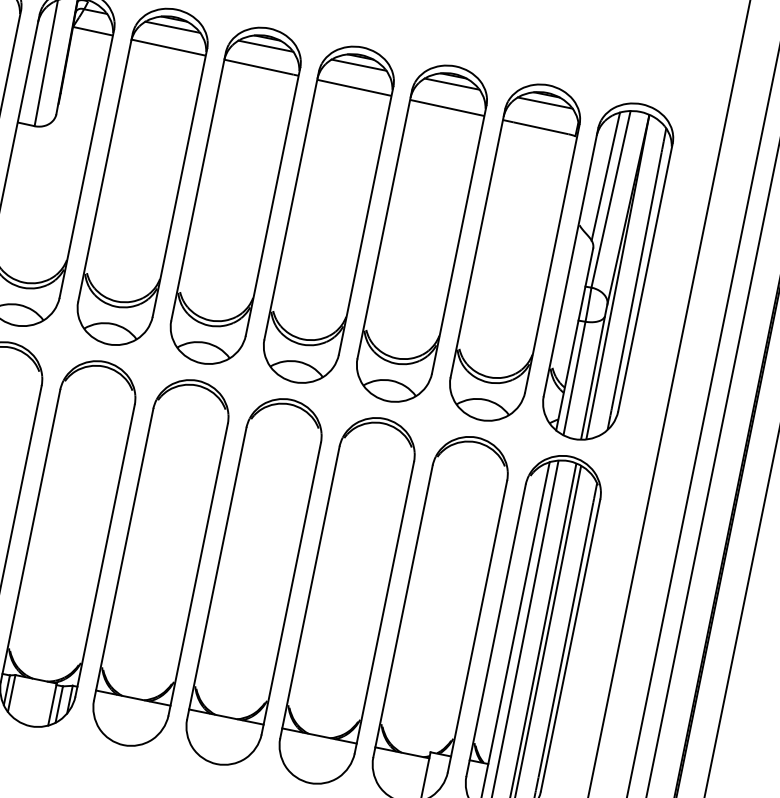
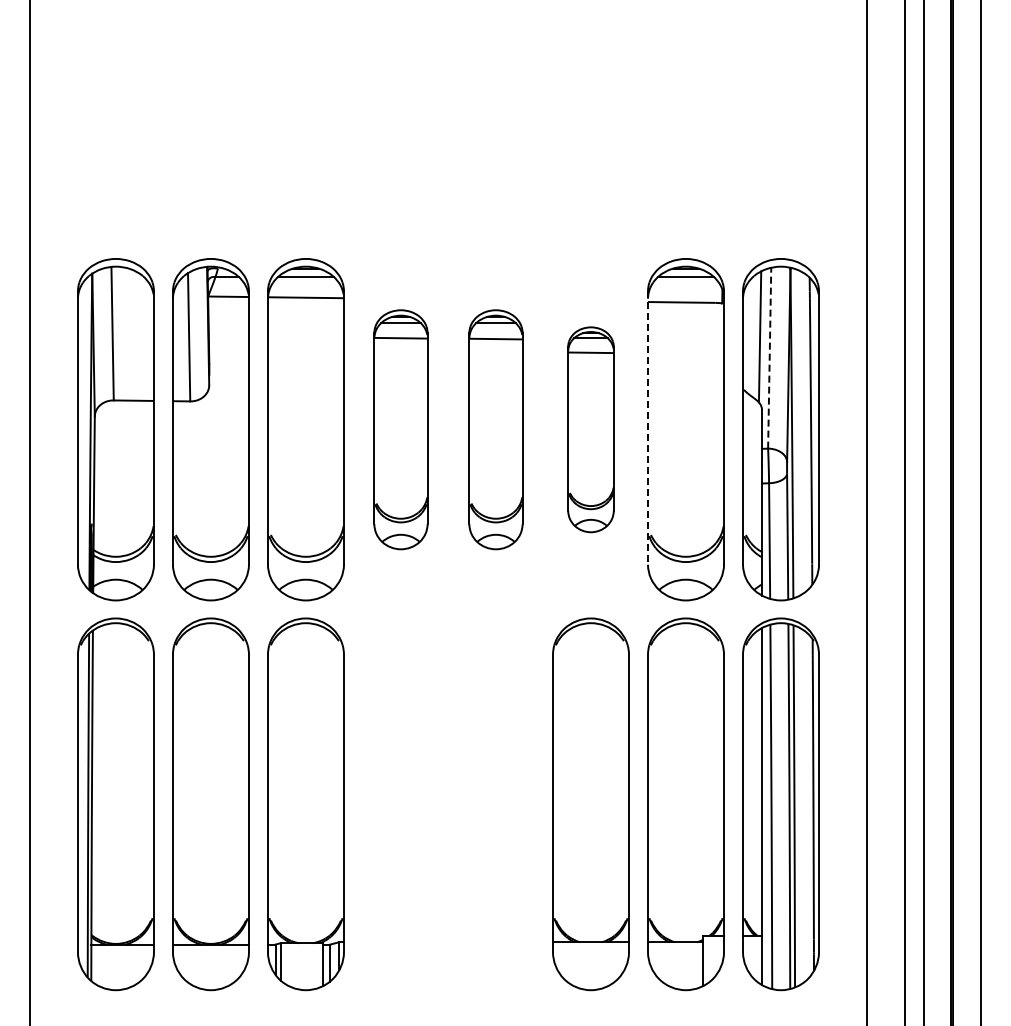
part: (235, 195) -> (400, 429), size x0.7
line: (610, 198) -> (769, 357), solid -> dashed
part: (328, 214) -> (495, 429), size x0.7
part: (421, 233) -> (590, 429), size x0.6
line: (478, 243) -> (648, 427), solid -> dashed
part: (160, 563) -> (400, 804), removed
part: (253, 582) -> (495, 804), removed

